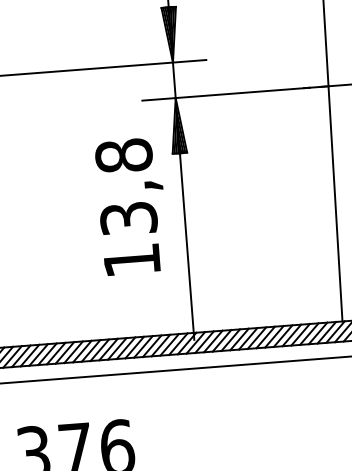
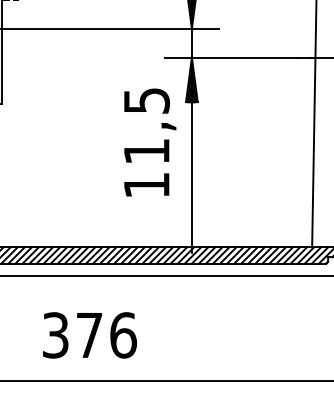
text: (125, 186) -> (146, 125), 13,8 -> 11,5

